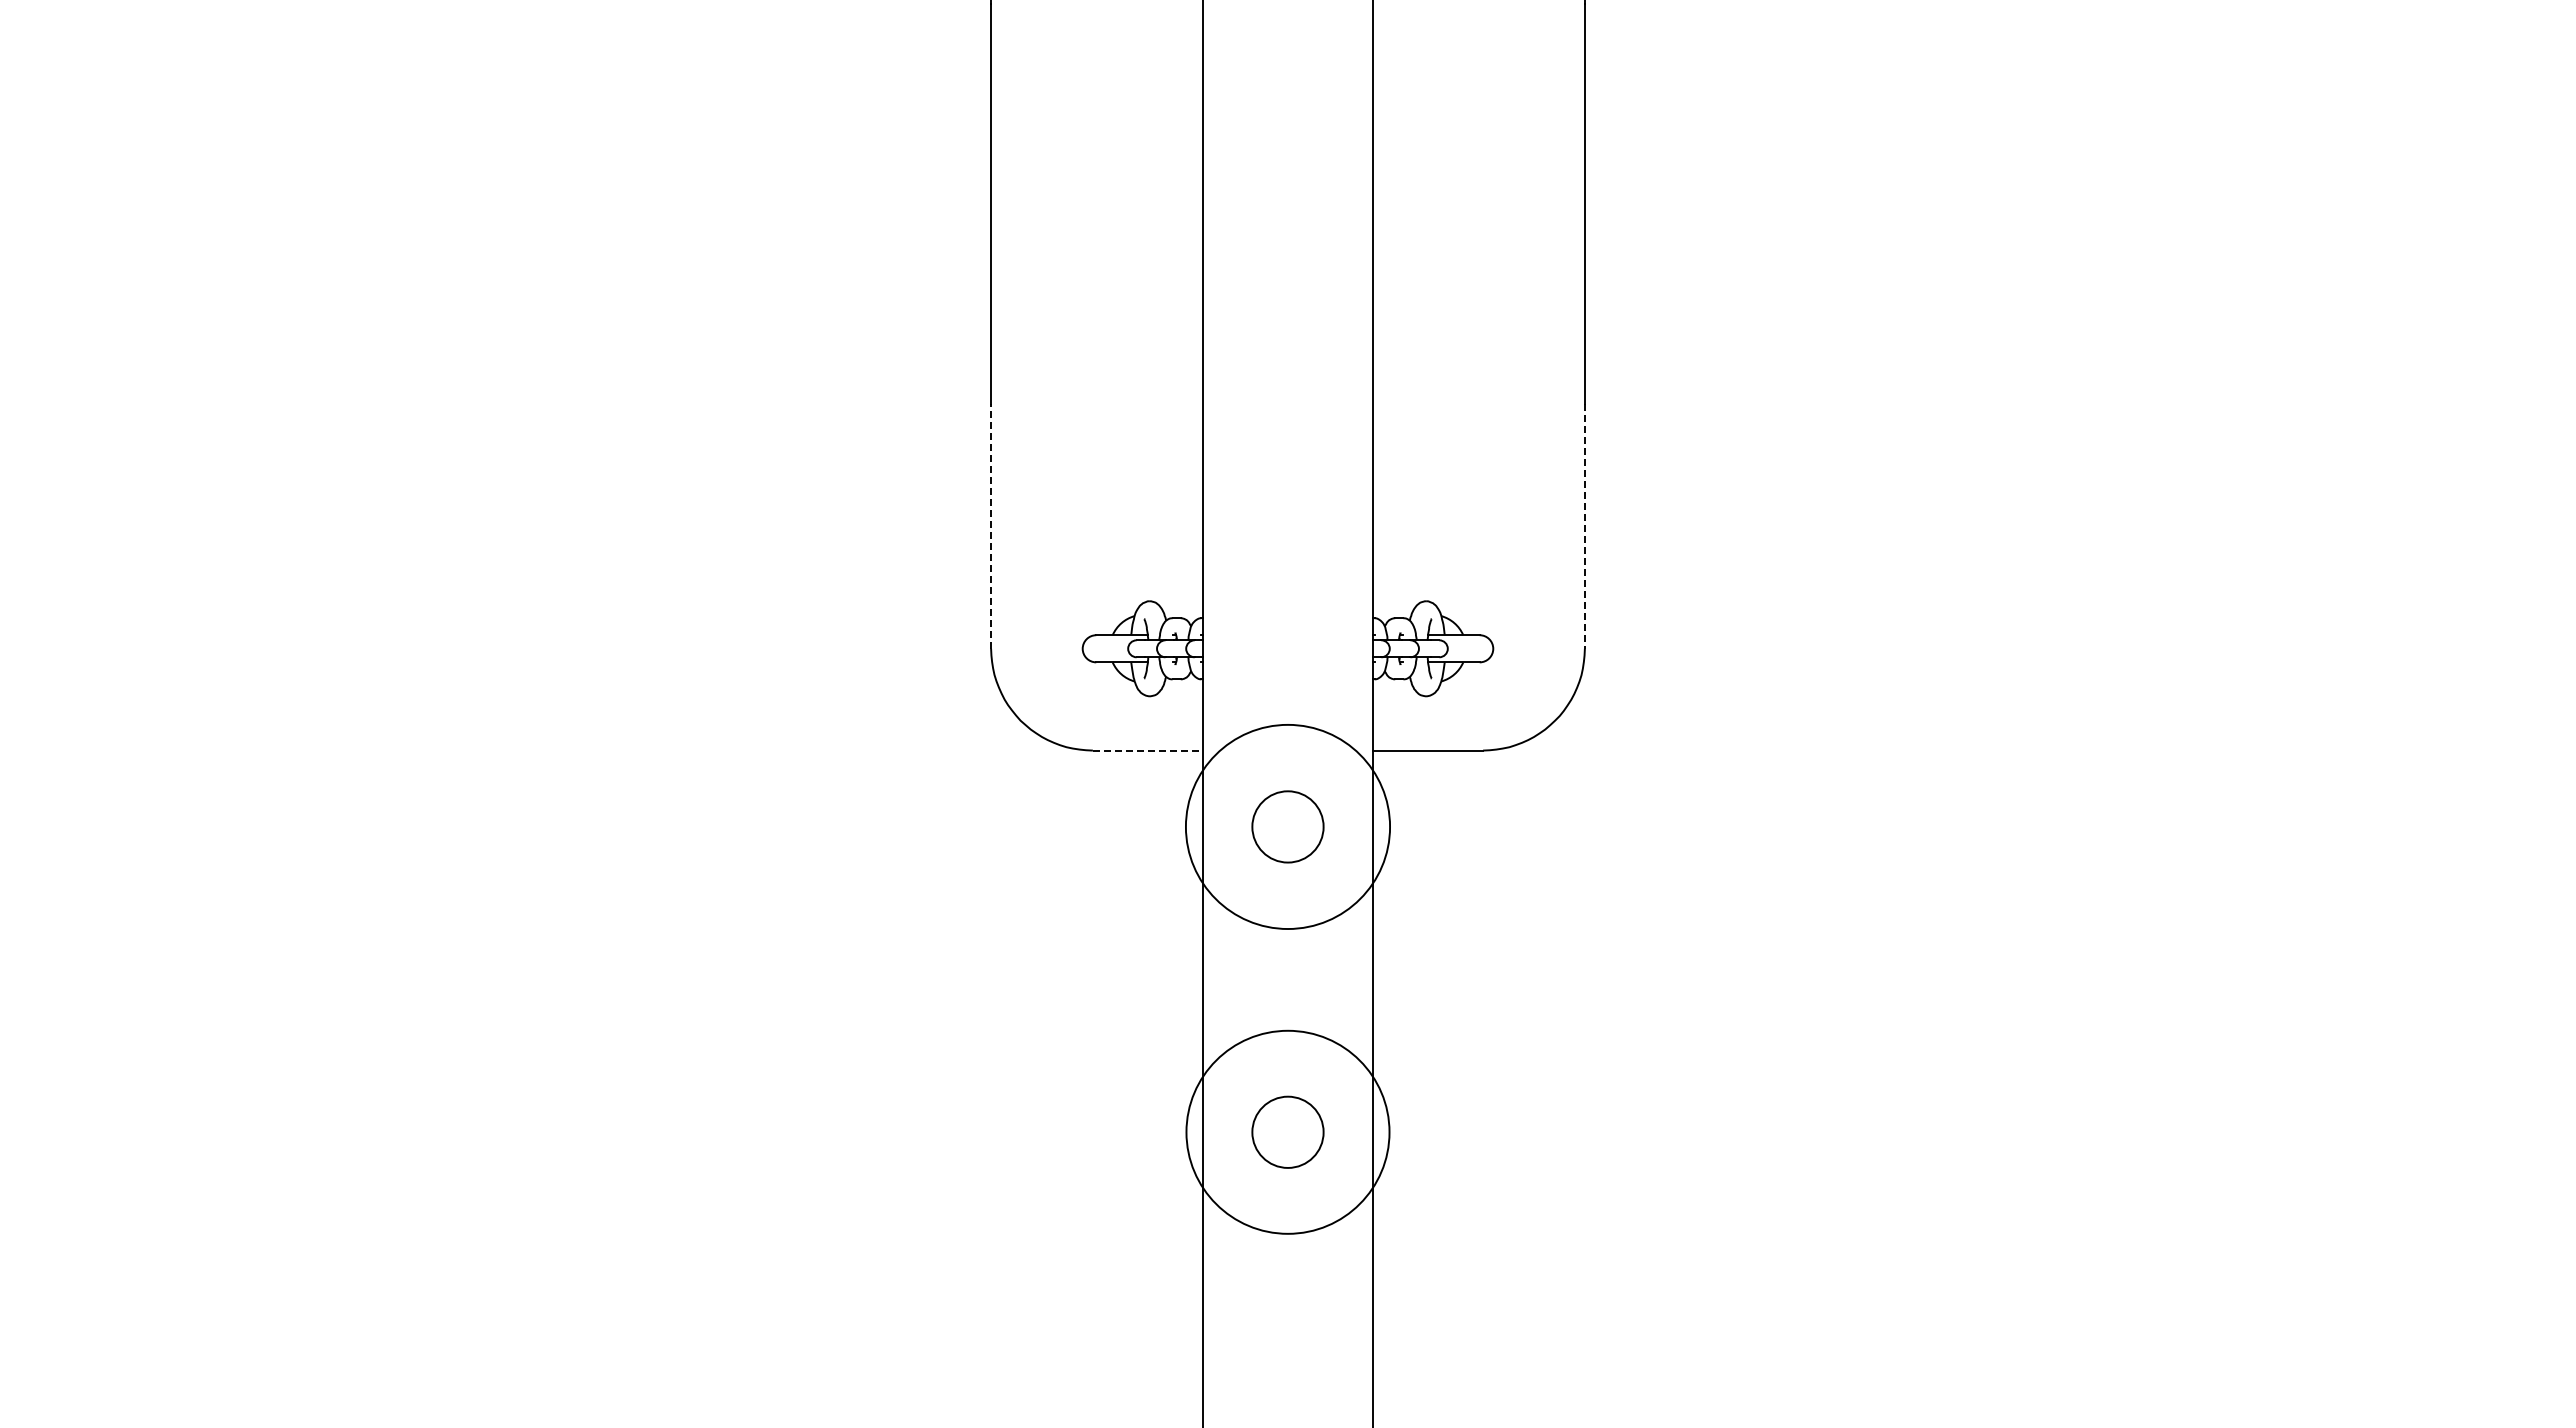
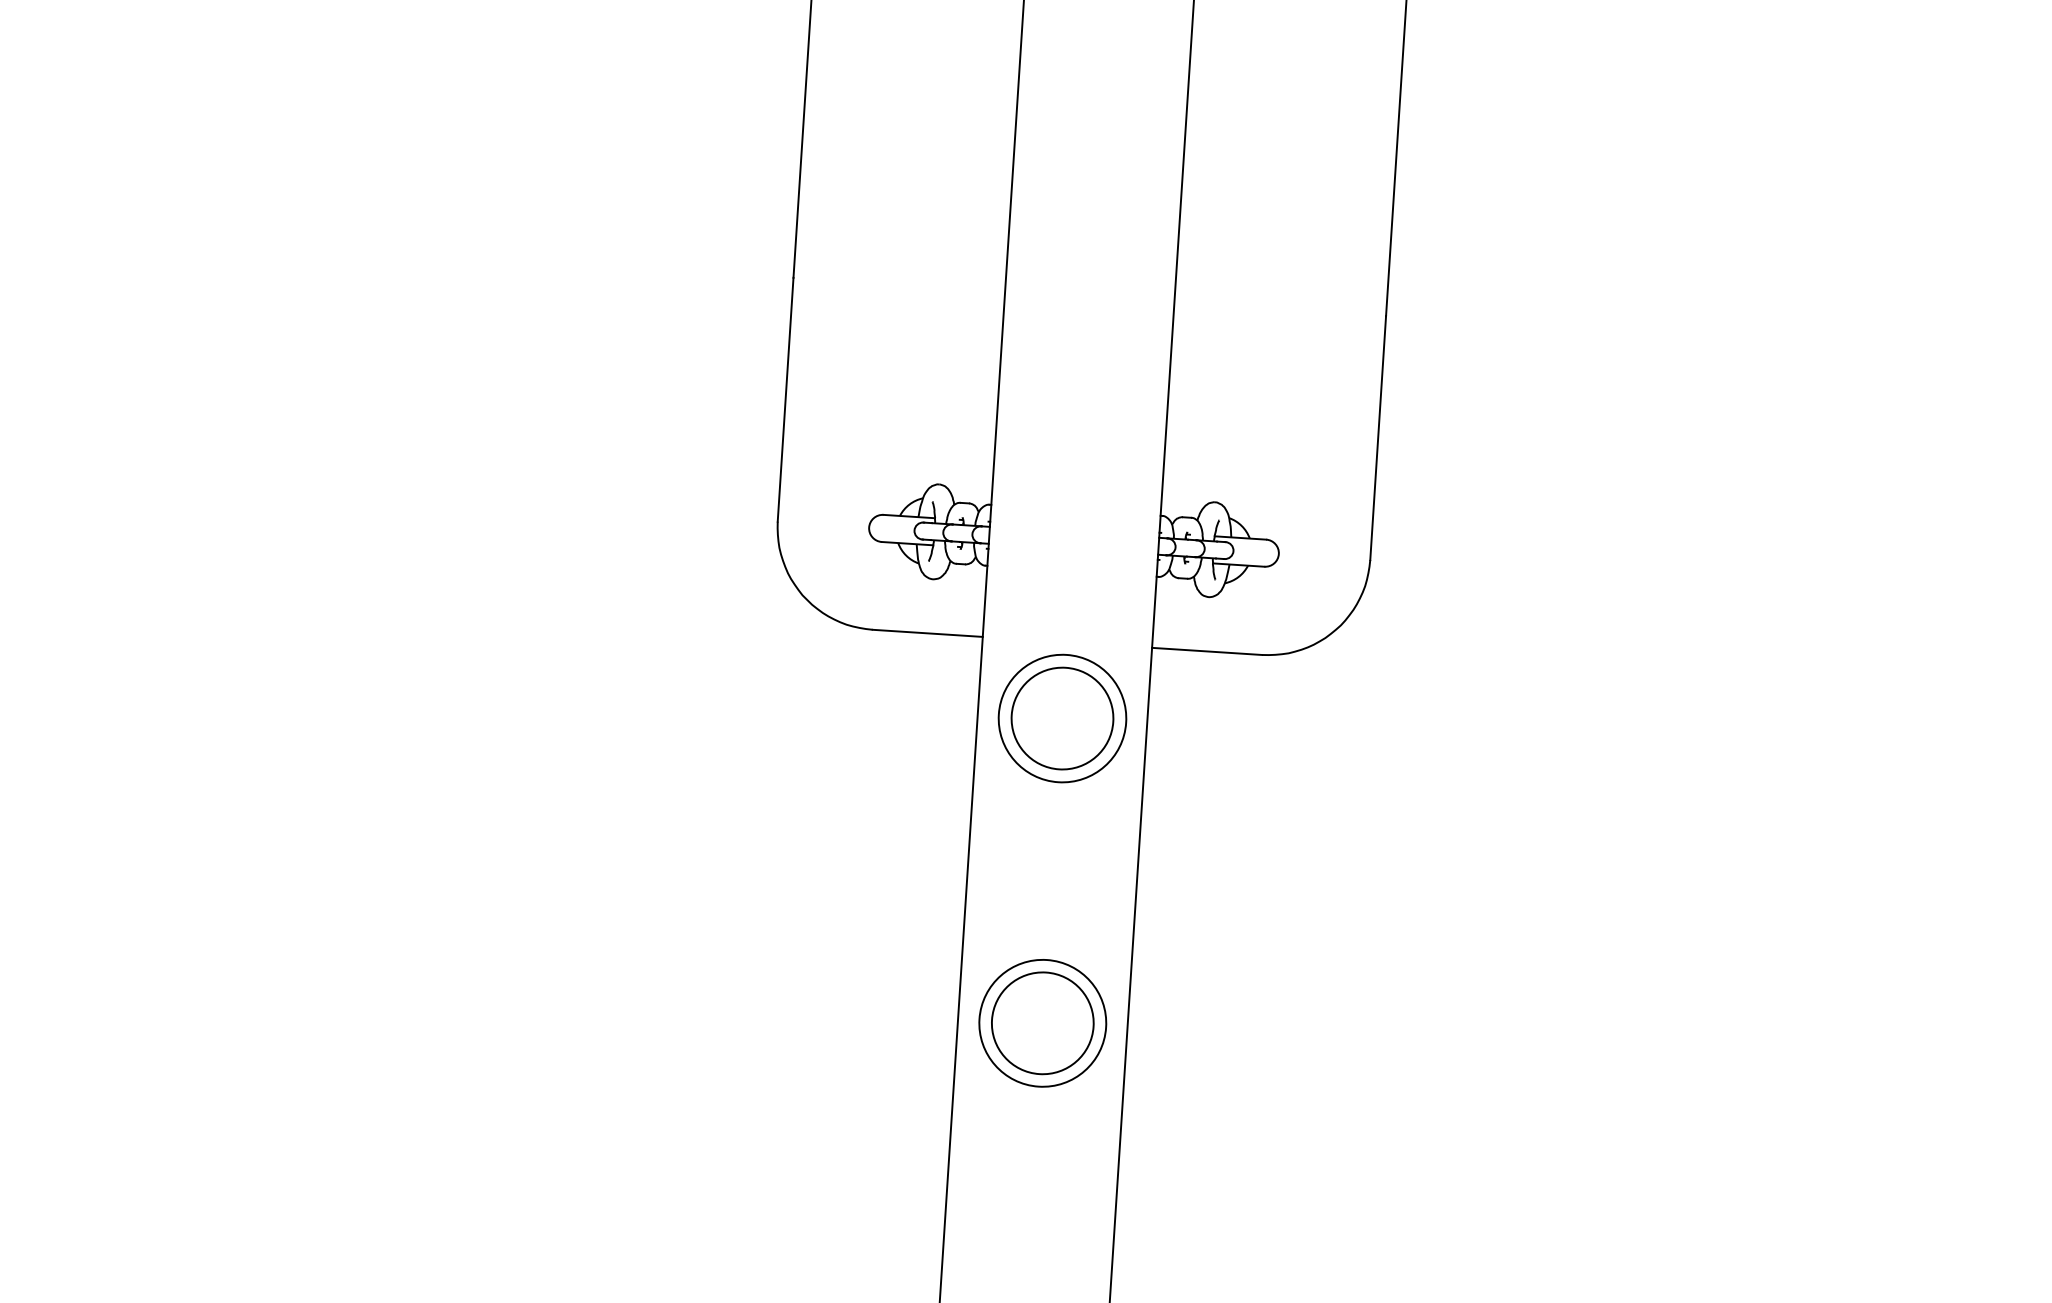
line: (991, 526) -> (786, 399), dashed -> solid
line: (1584, 527) -> (1377, 438), dashed -> solid
line: (1148, 750) -> (928, 633), dashed -> solid
circle: (1287, 826) -> (1062, 718), size x0.62
circle: (1287, 826) -> (1062, 718), size x1.43
circle: (1287, 1131) -> (1042, 1022), size x0.62
circle: (1287, 1132) -> (1042, 1023), size x1.43

